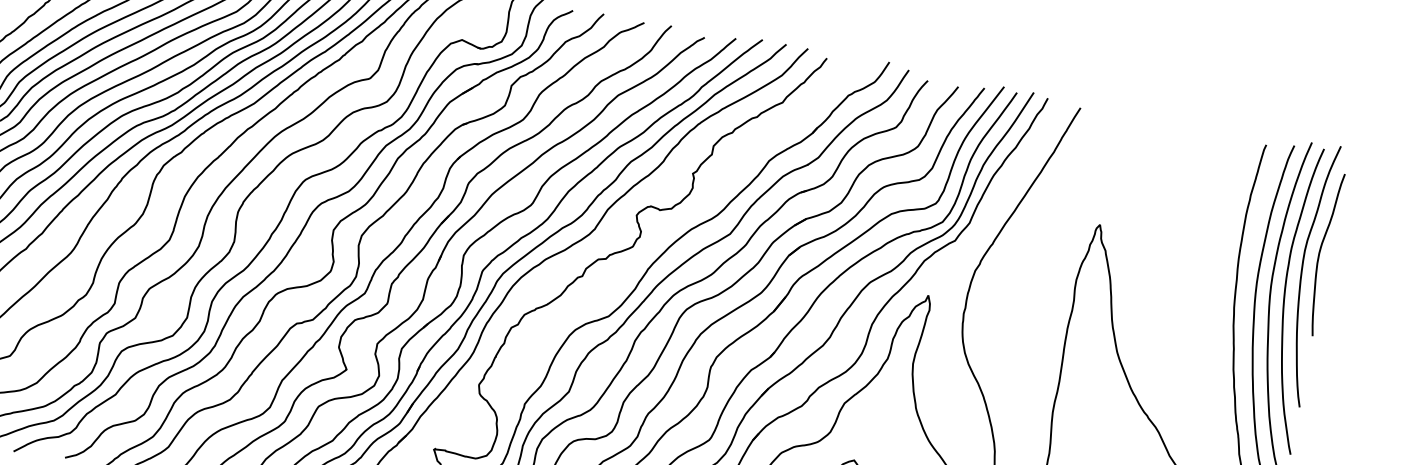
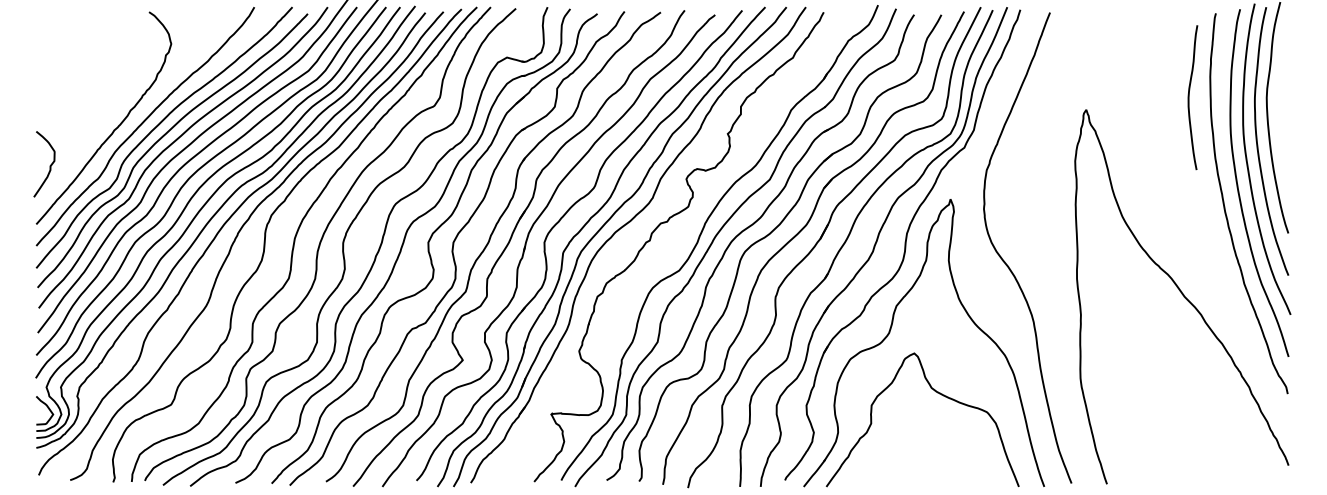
curve: (1320, 253) -> (1189, 97), moved

